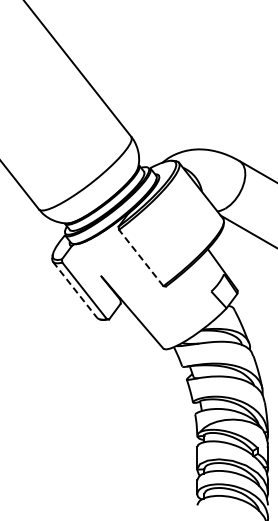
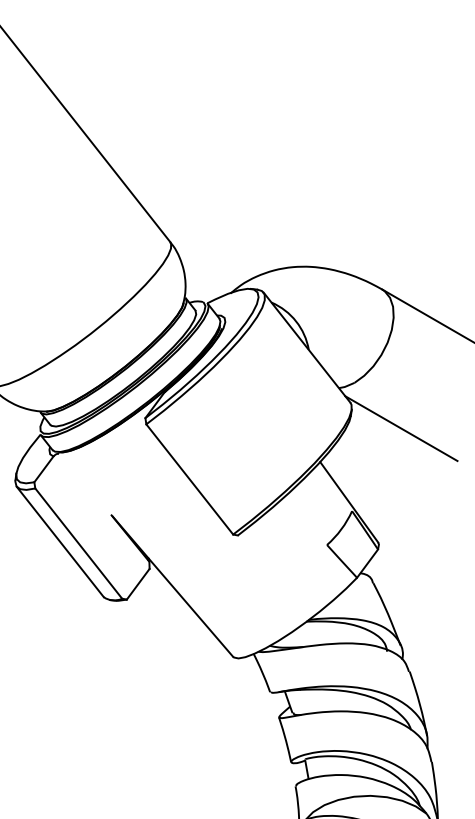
line: (141, 258) -> (190, 480), dashed -> solid
line: (75, 289) -> (60, 541), dashed -> solid

